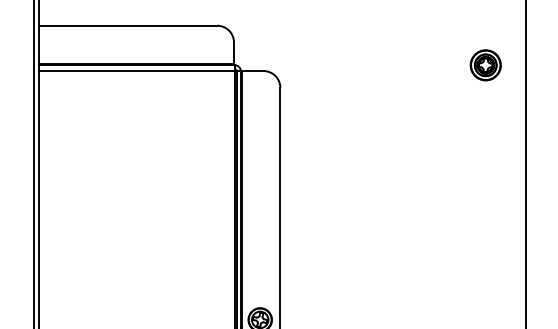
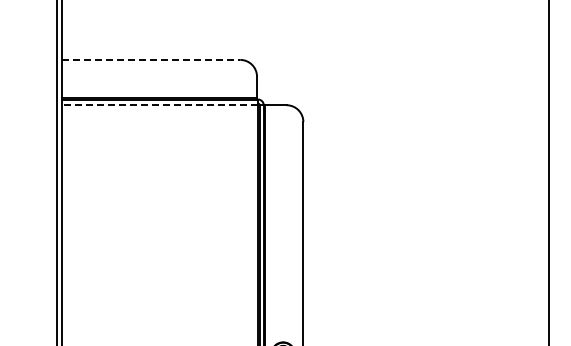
line: (128, 25) -> (151, 59), solid -> dashed
part: (485, 65) -> (508, 99), removed
line: (137, 71) -> (160, 105), solid -> dashed

